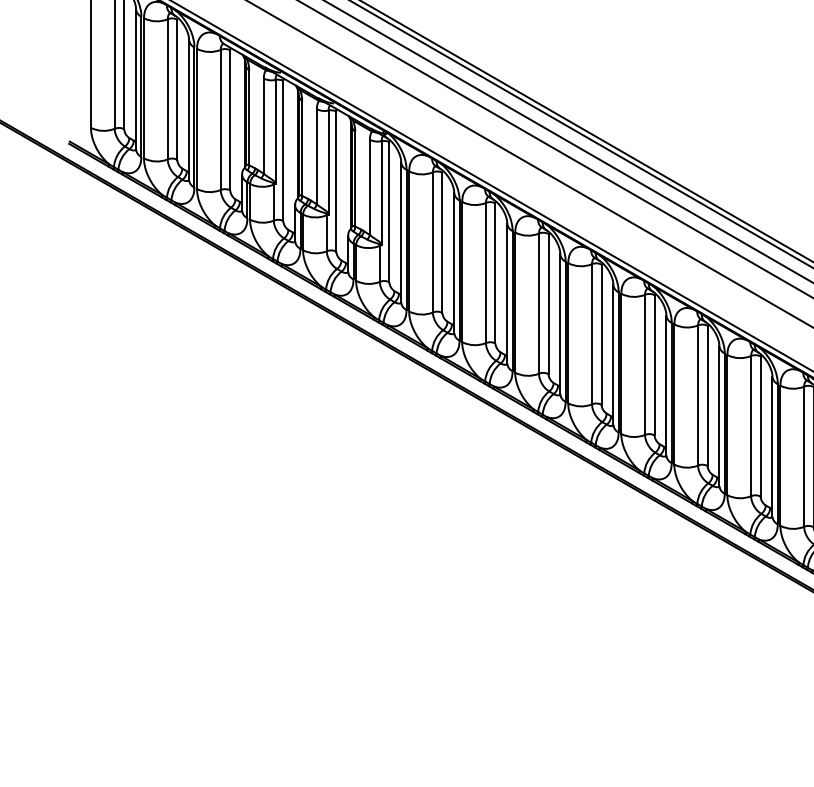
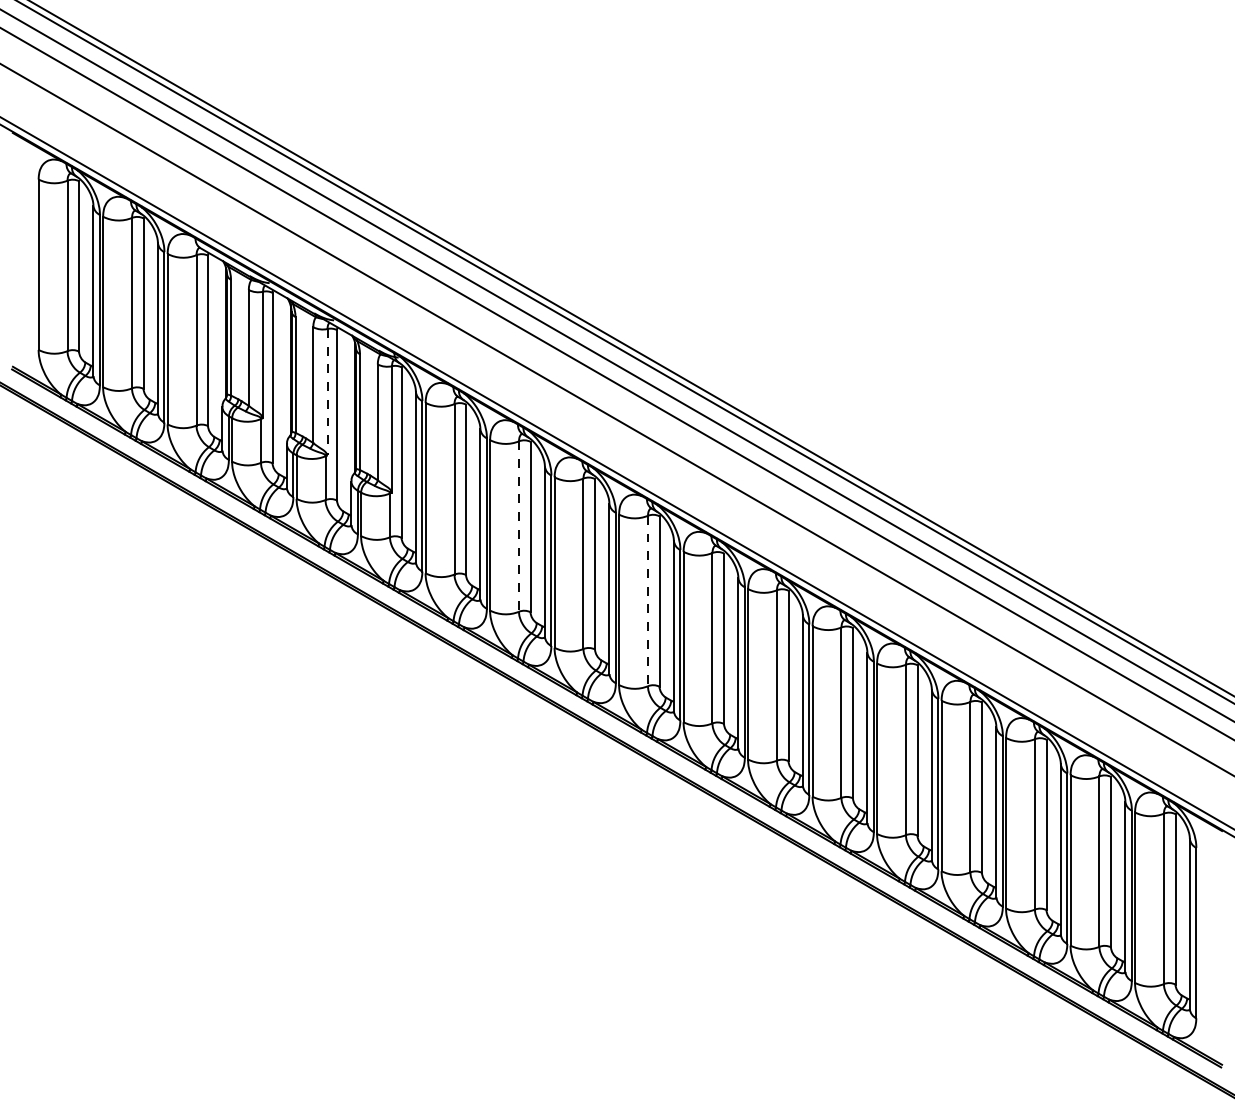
line: (328, 162) -> (327, 392), solid -> dashed
line: (486, 273) -> (519, 527), solid -> dashed
line: (591, 334) -> (647, 601), solid -> dashed

